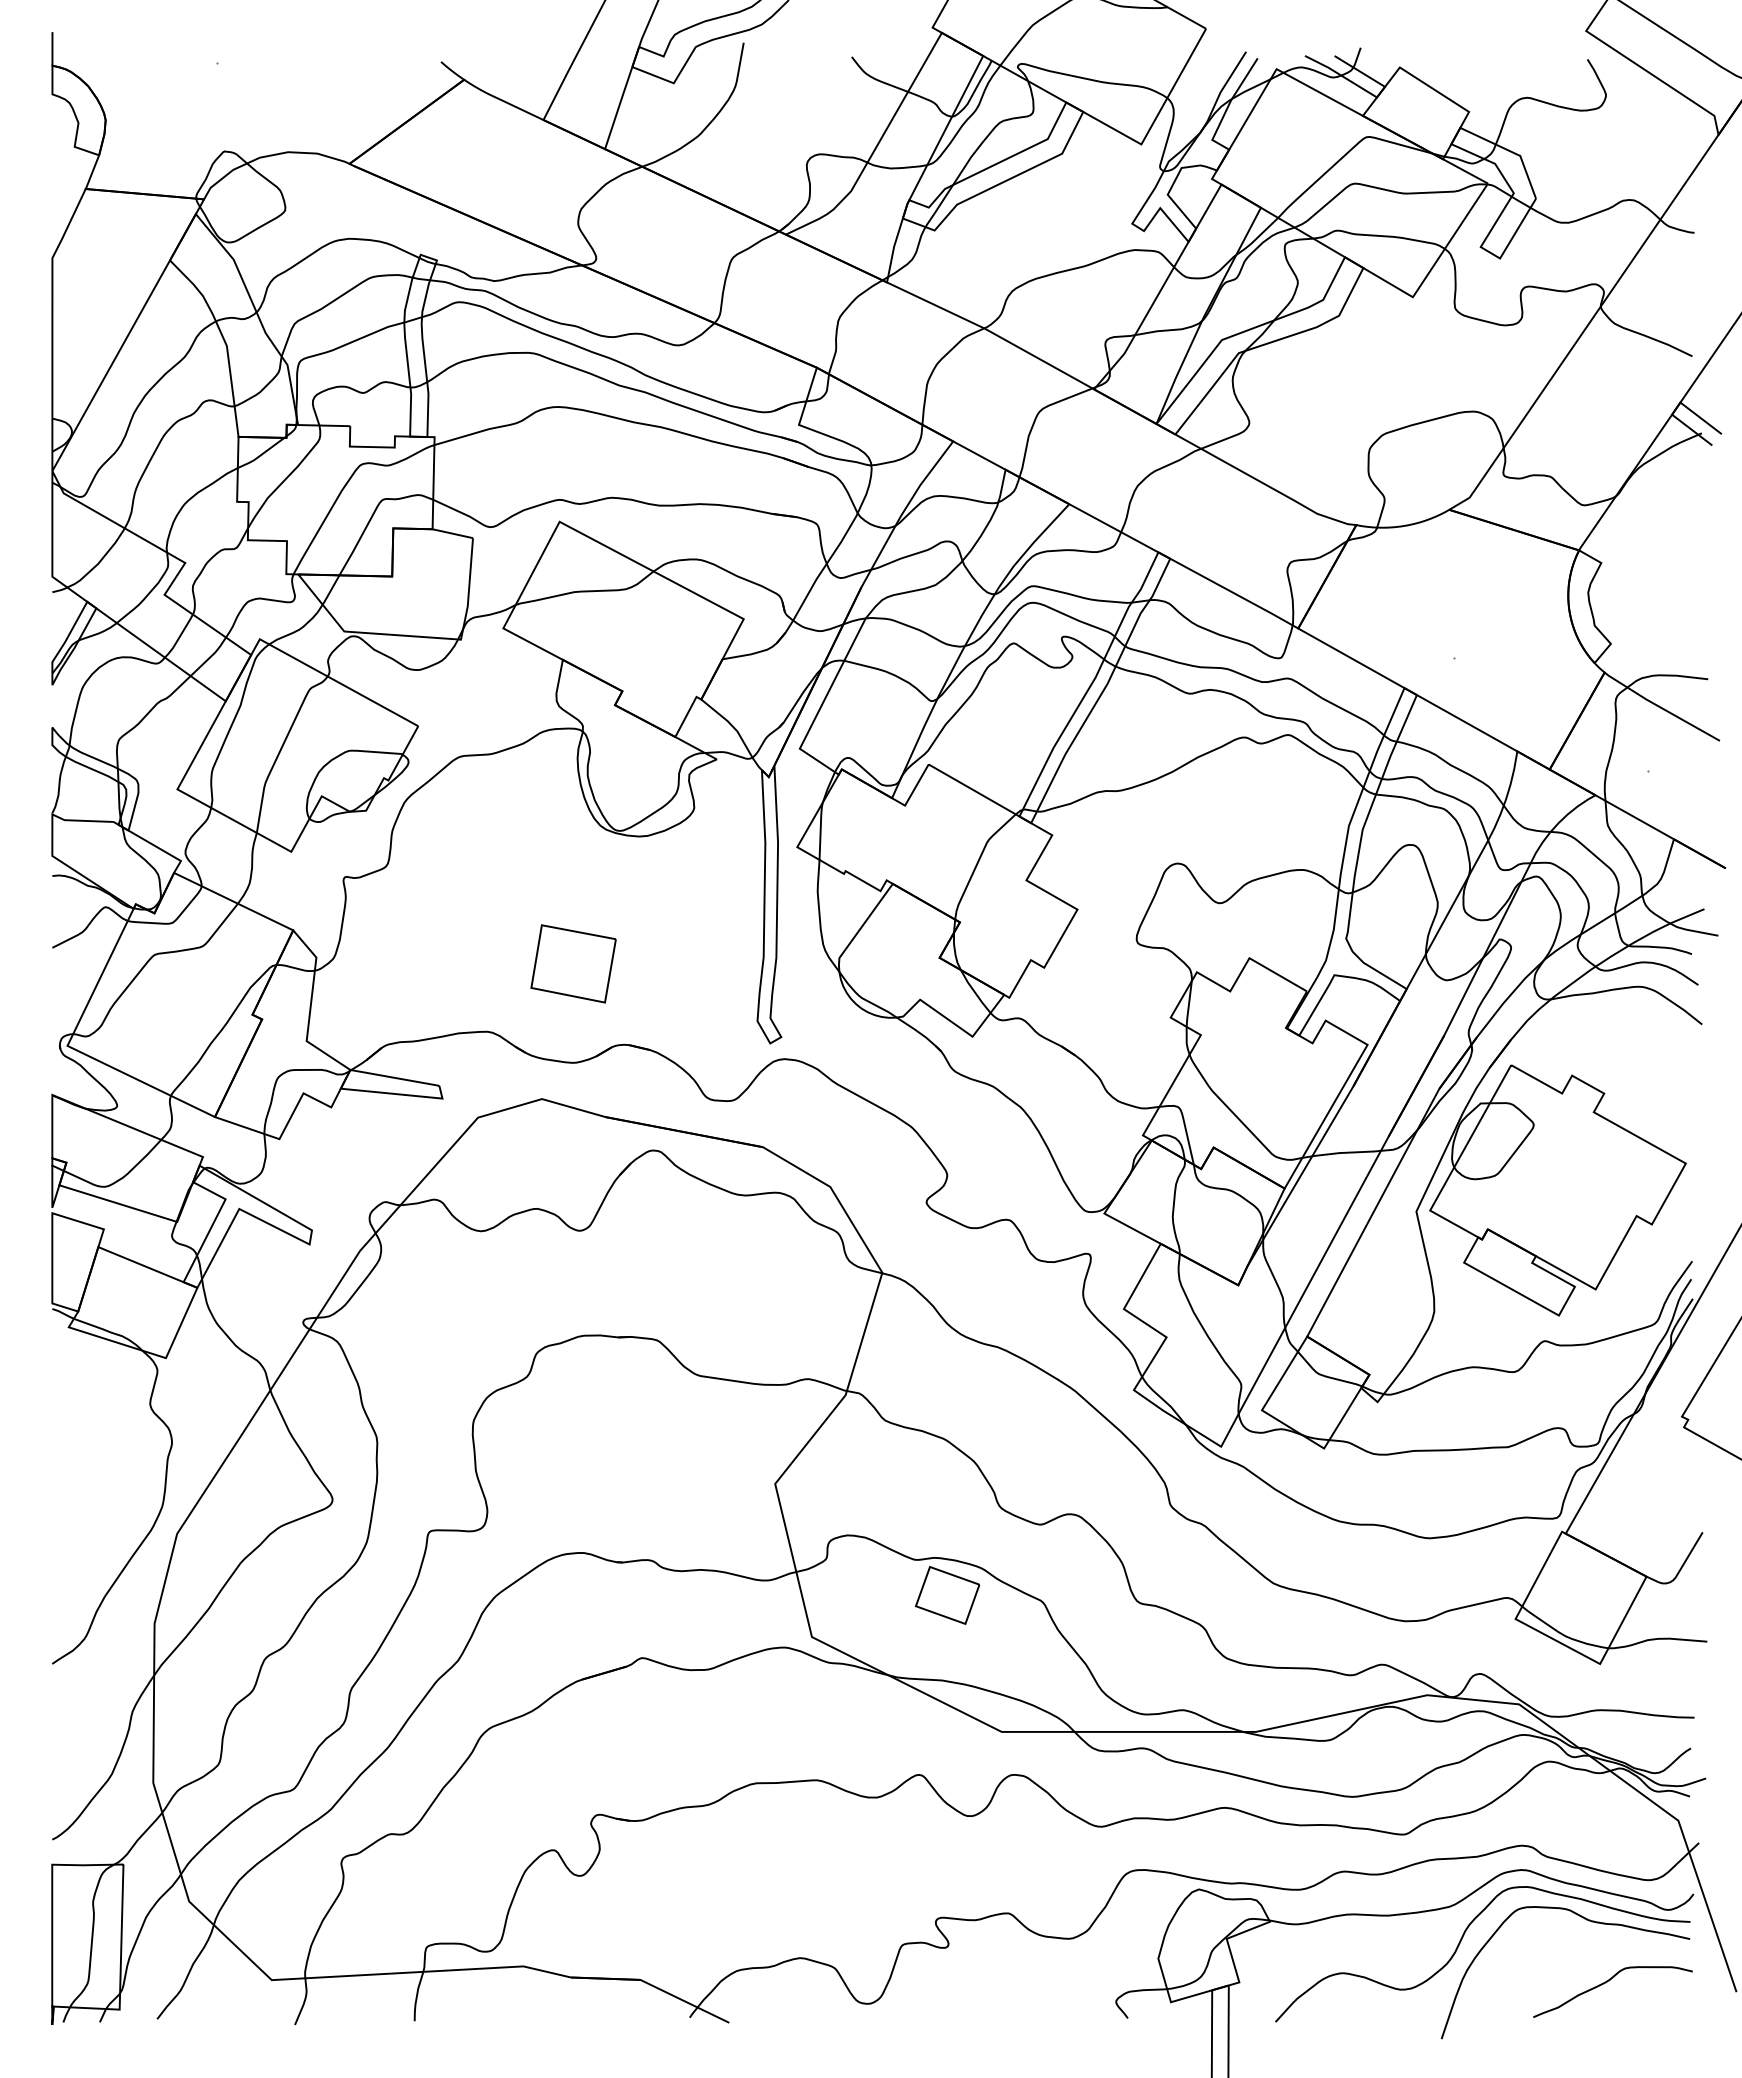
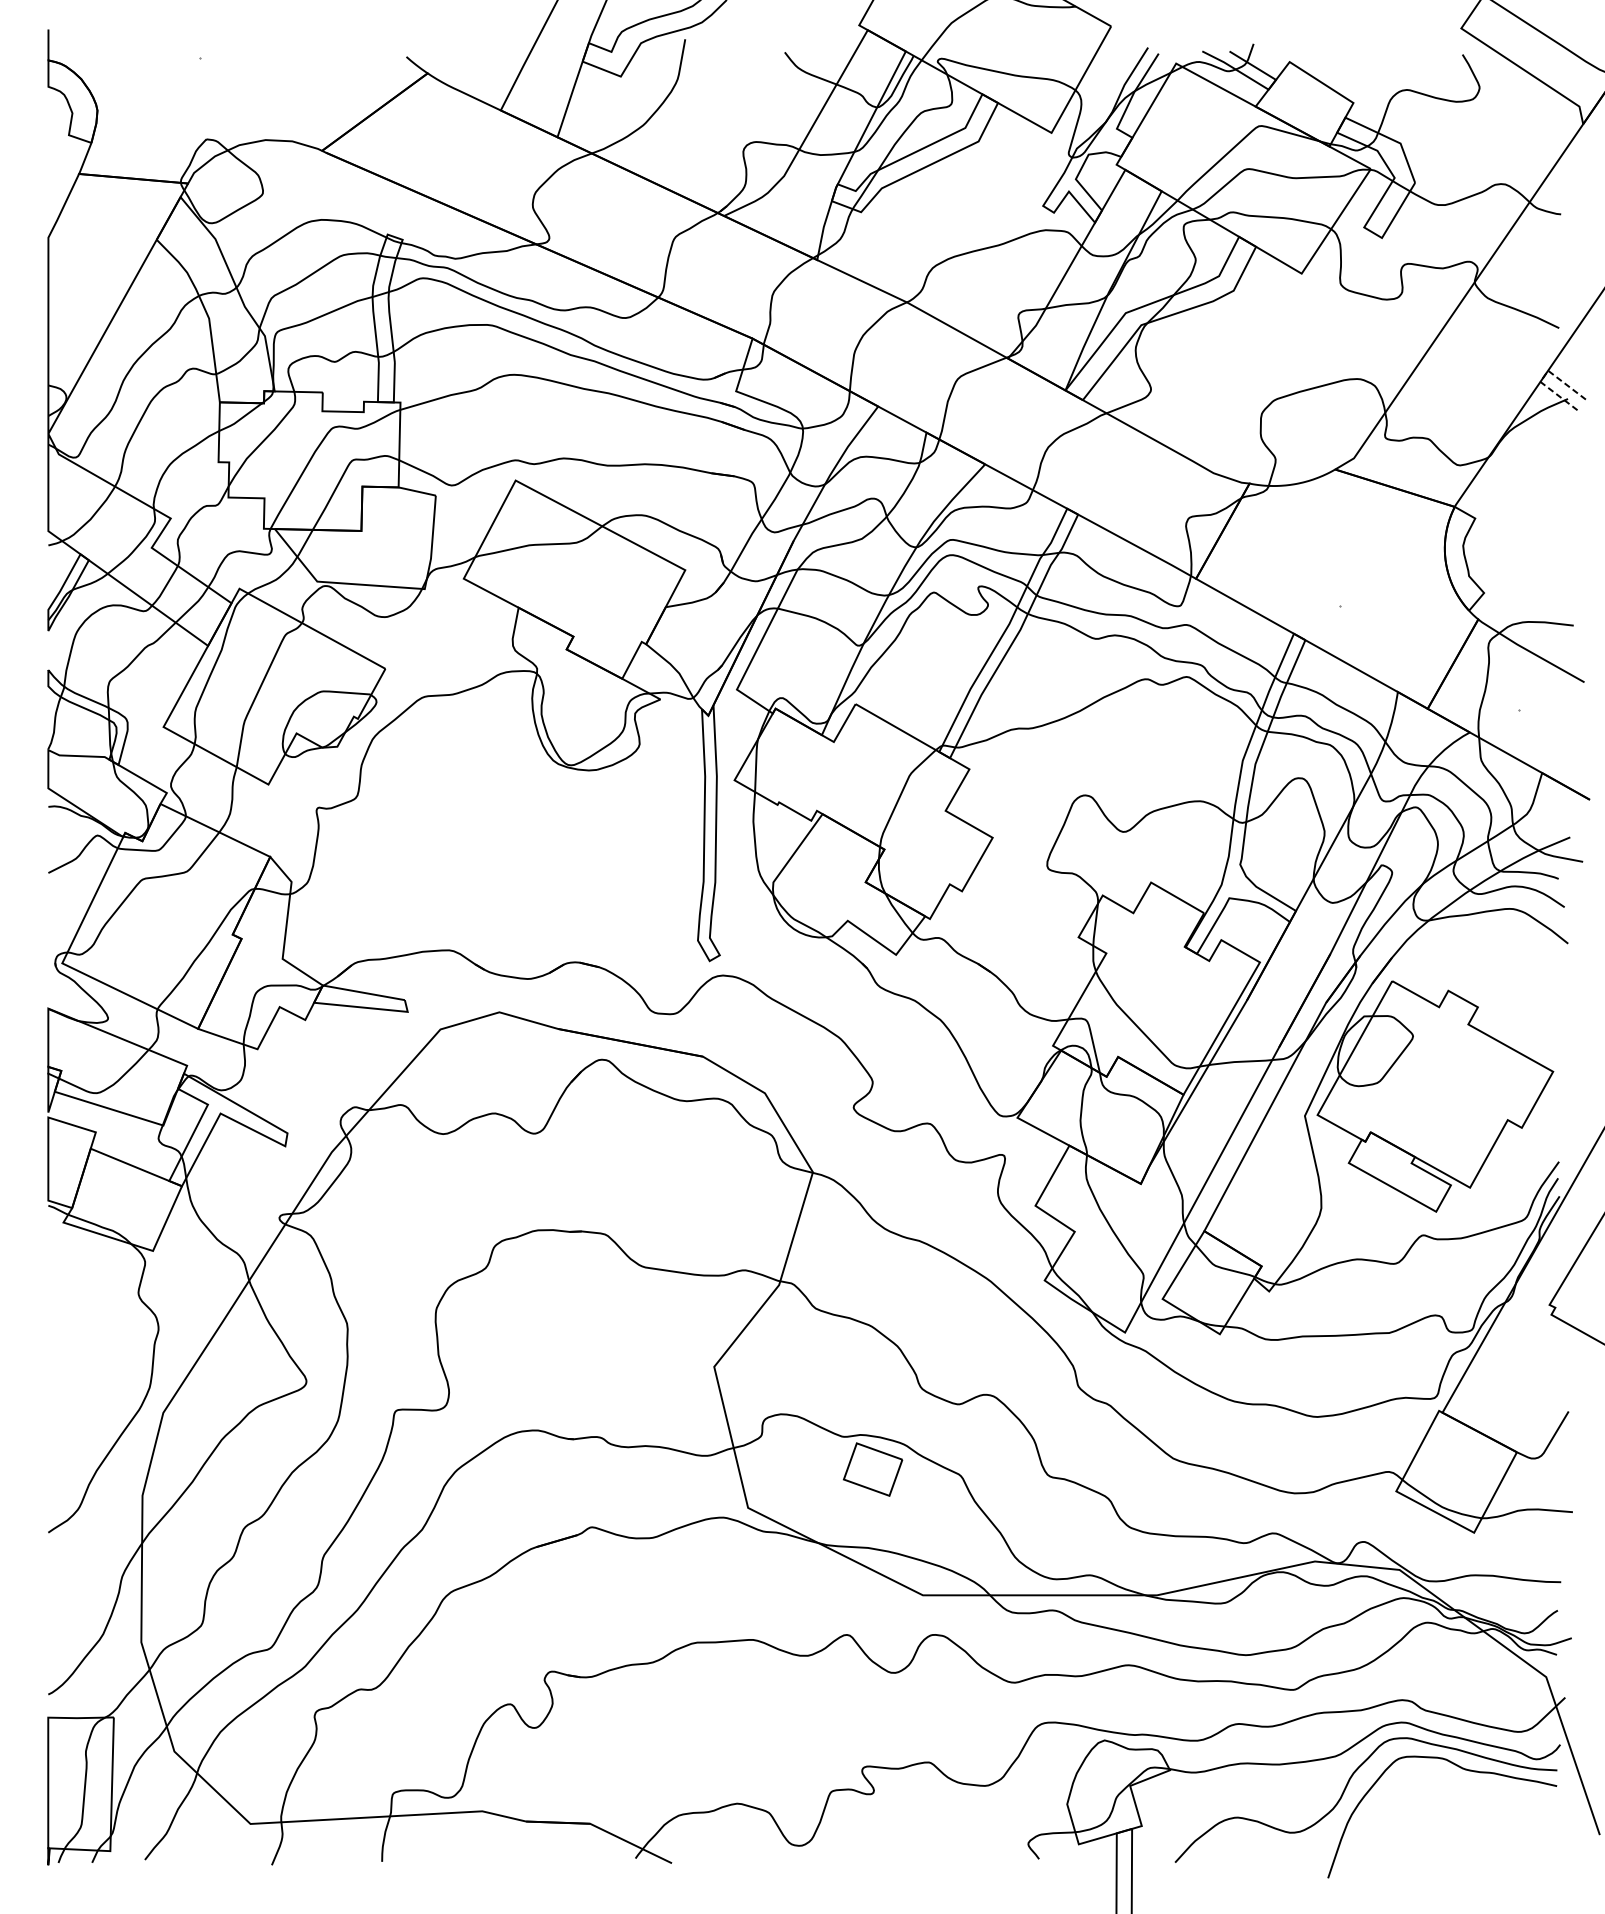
line: (1677, 407) -> (1545, 375), solid -> dashed
part: (573, 963) -> (528, 887), removed
curve: (1607, 1982) -> (1480, 1826), removed

